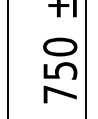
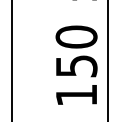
text: (59, 94) -> (75, 95), 750 -> 150

